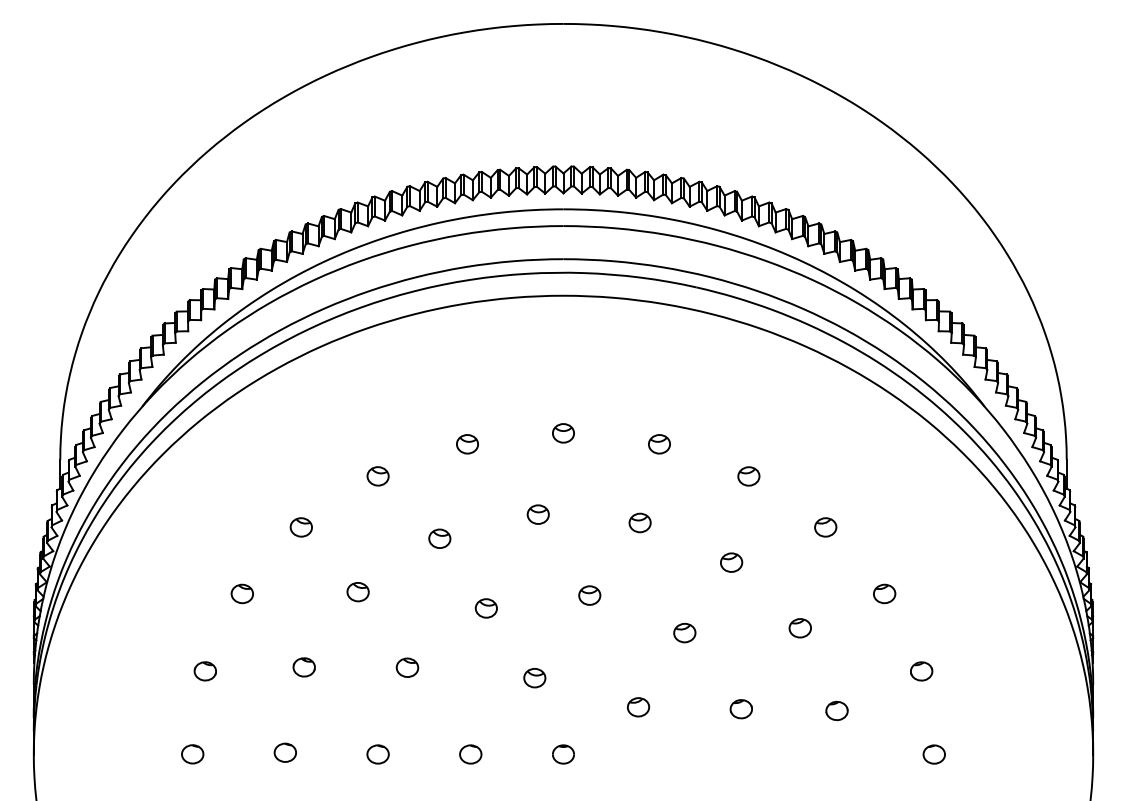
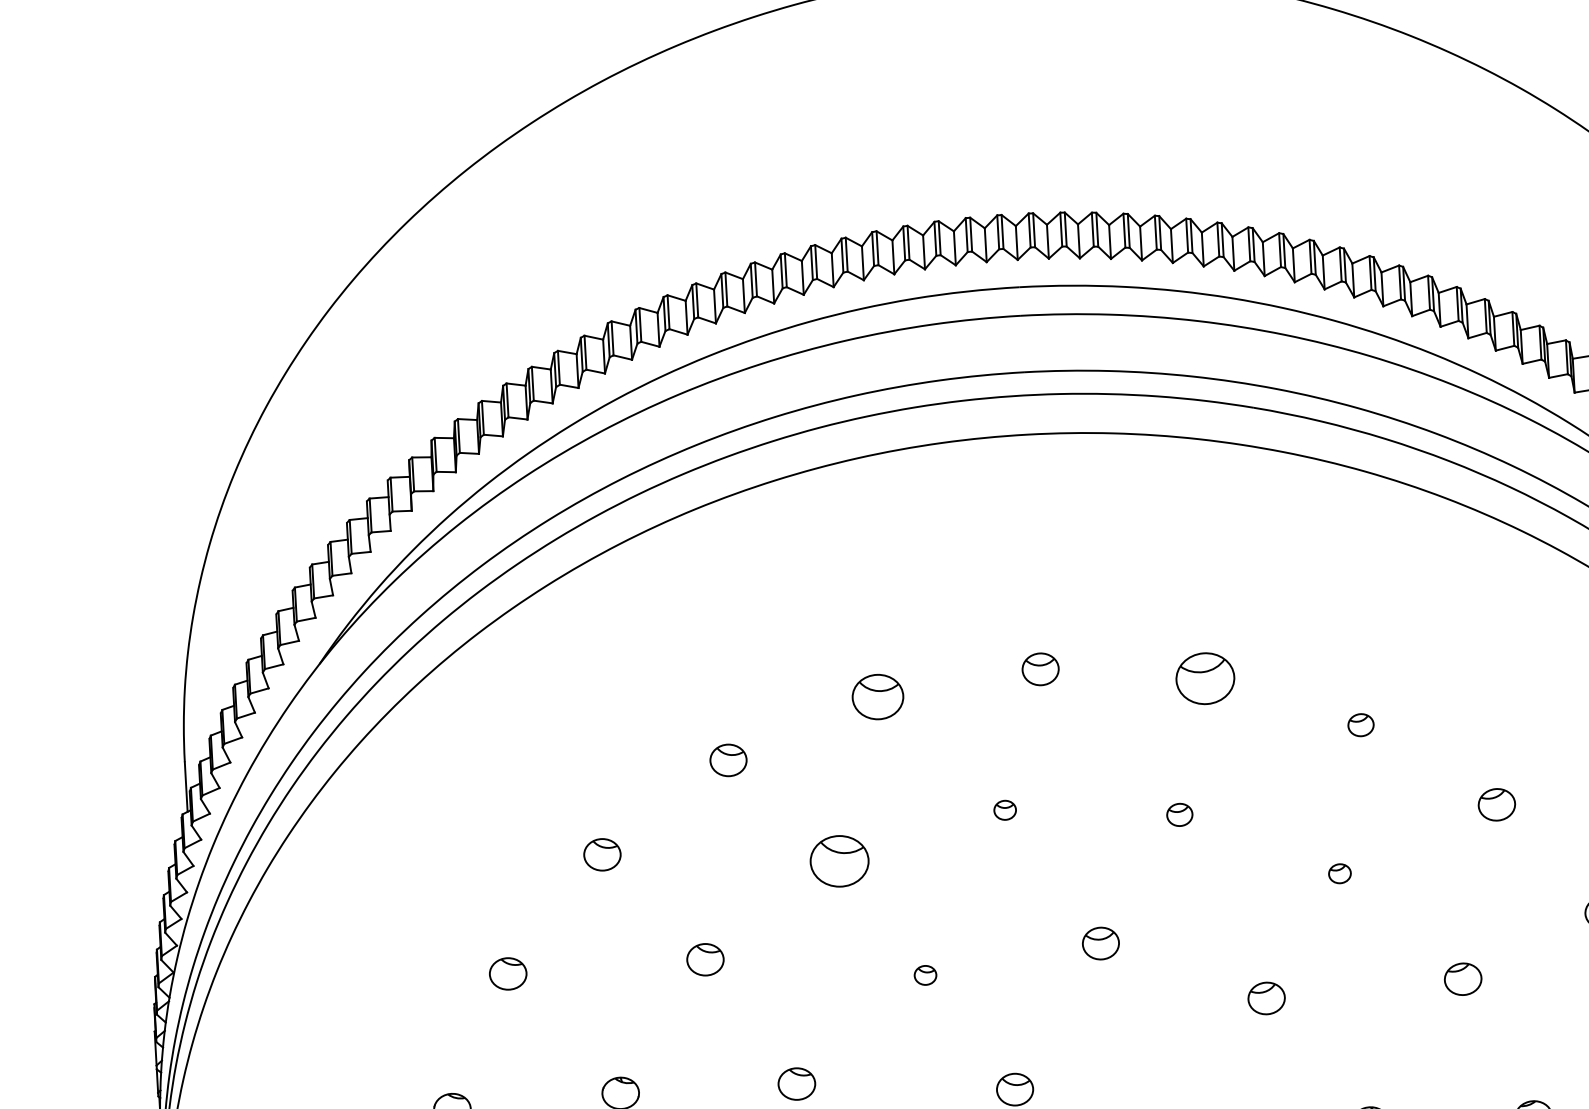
part: (467, 444) -> (877, 697), size x1.4
part: (659, 444) -> (1205, 679), size x1.6
part: (748, 476) -> (1360, 725), size x0.7
part: (537, 514) -> (1004, 810), size x0.6
part: (639, 522) -> (1178, 814), size x0.7
part: (439, 538) -> (839, 860), size x1.6
part: (731, 562) -> (1339, 873), size x0.6
part: (485, 608) -> (924, 975), size x0.6

